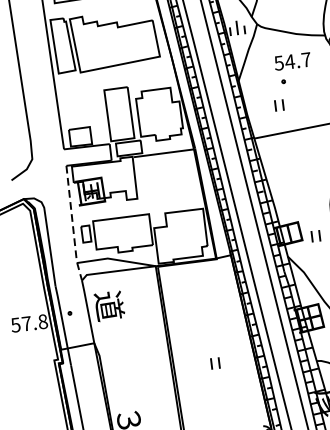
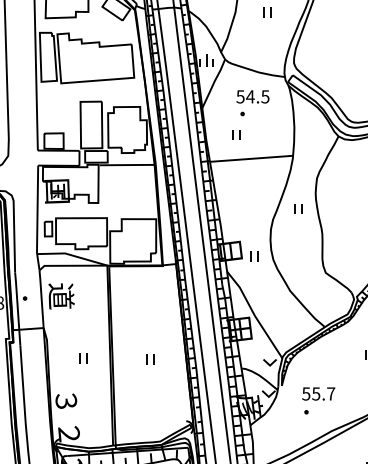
text: (306, 59) -> (265, 96), 54.7 -> 54.5
line: (73, 226) -> (37, 220), dashed -> solid
part: (142, 371) -> (83, 358), added

